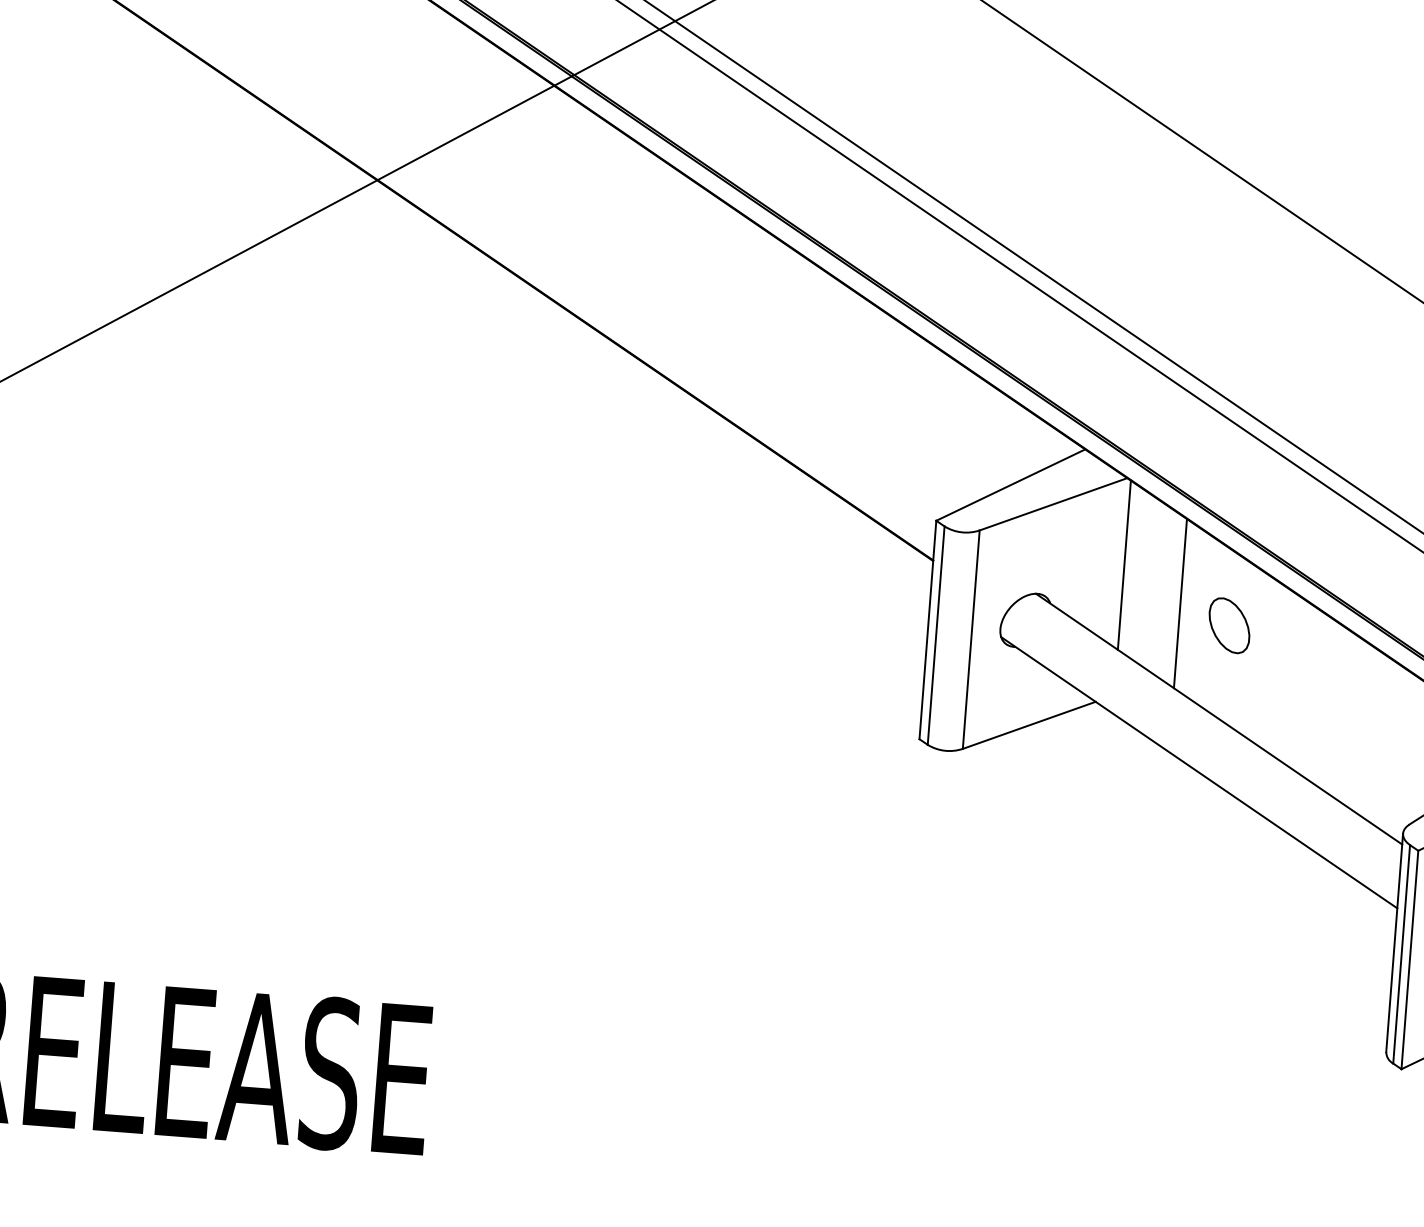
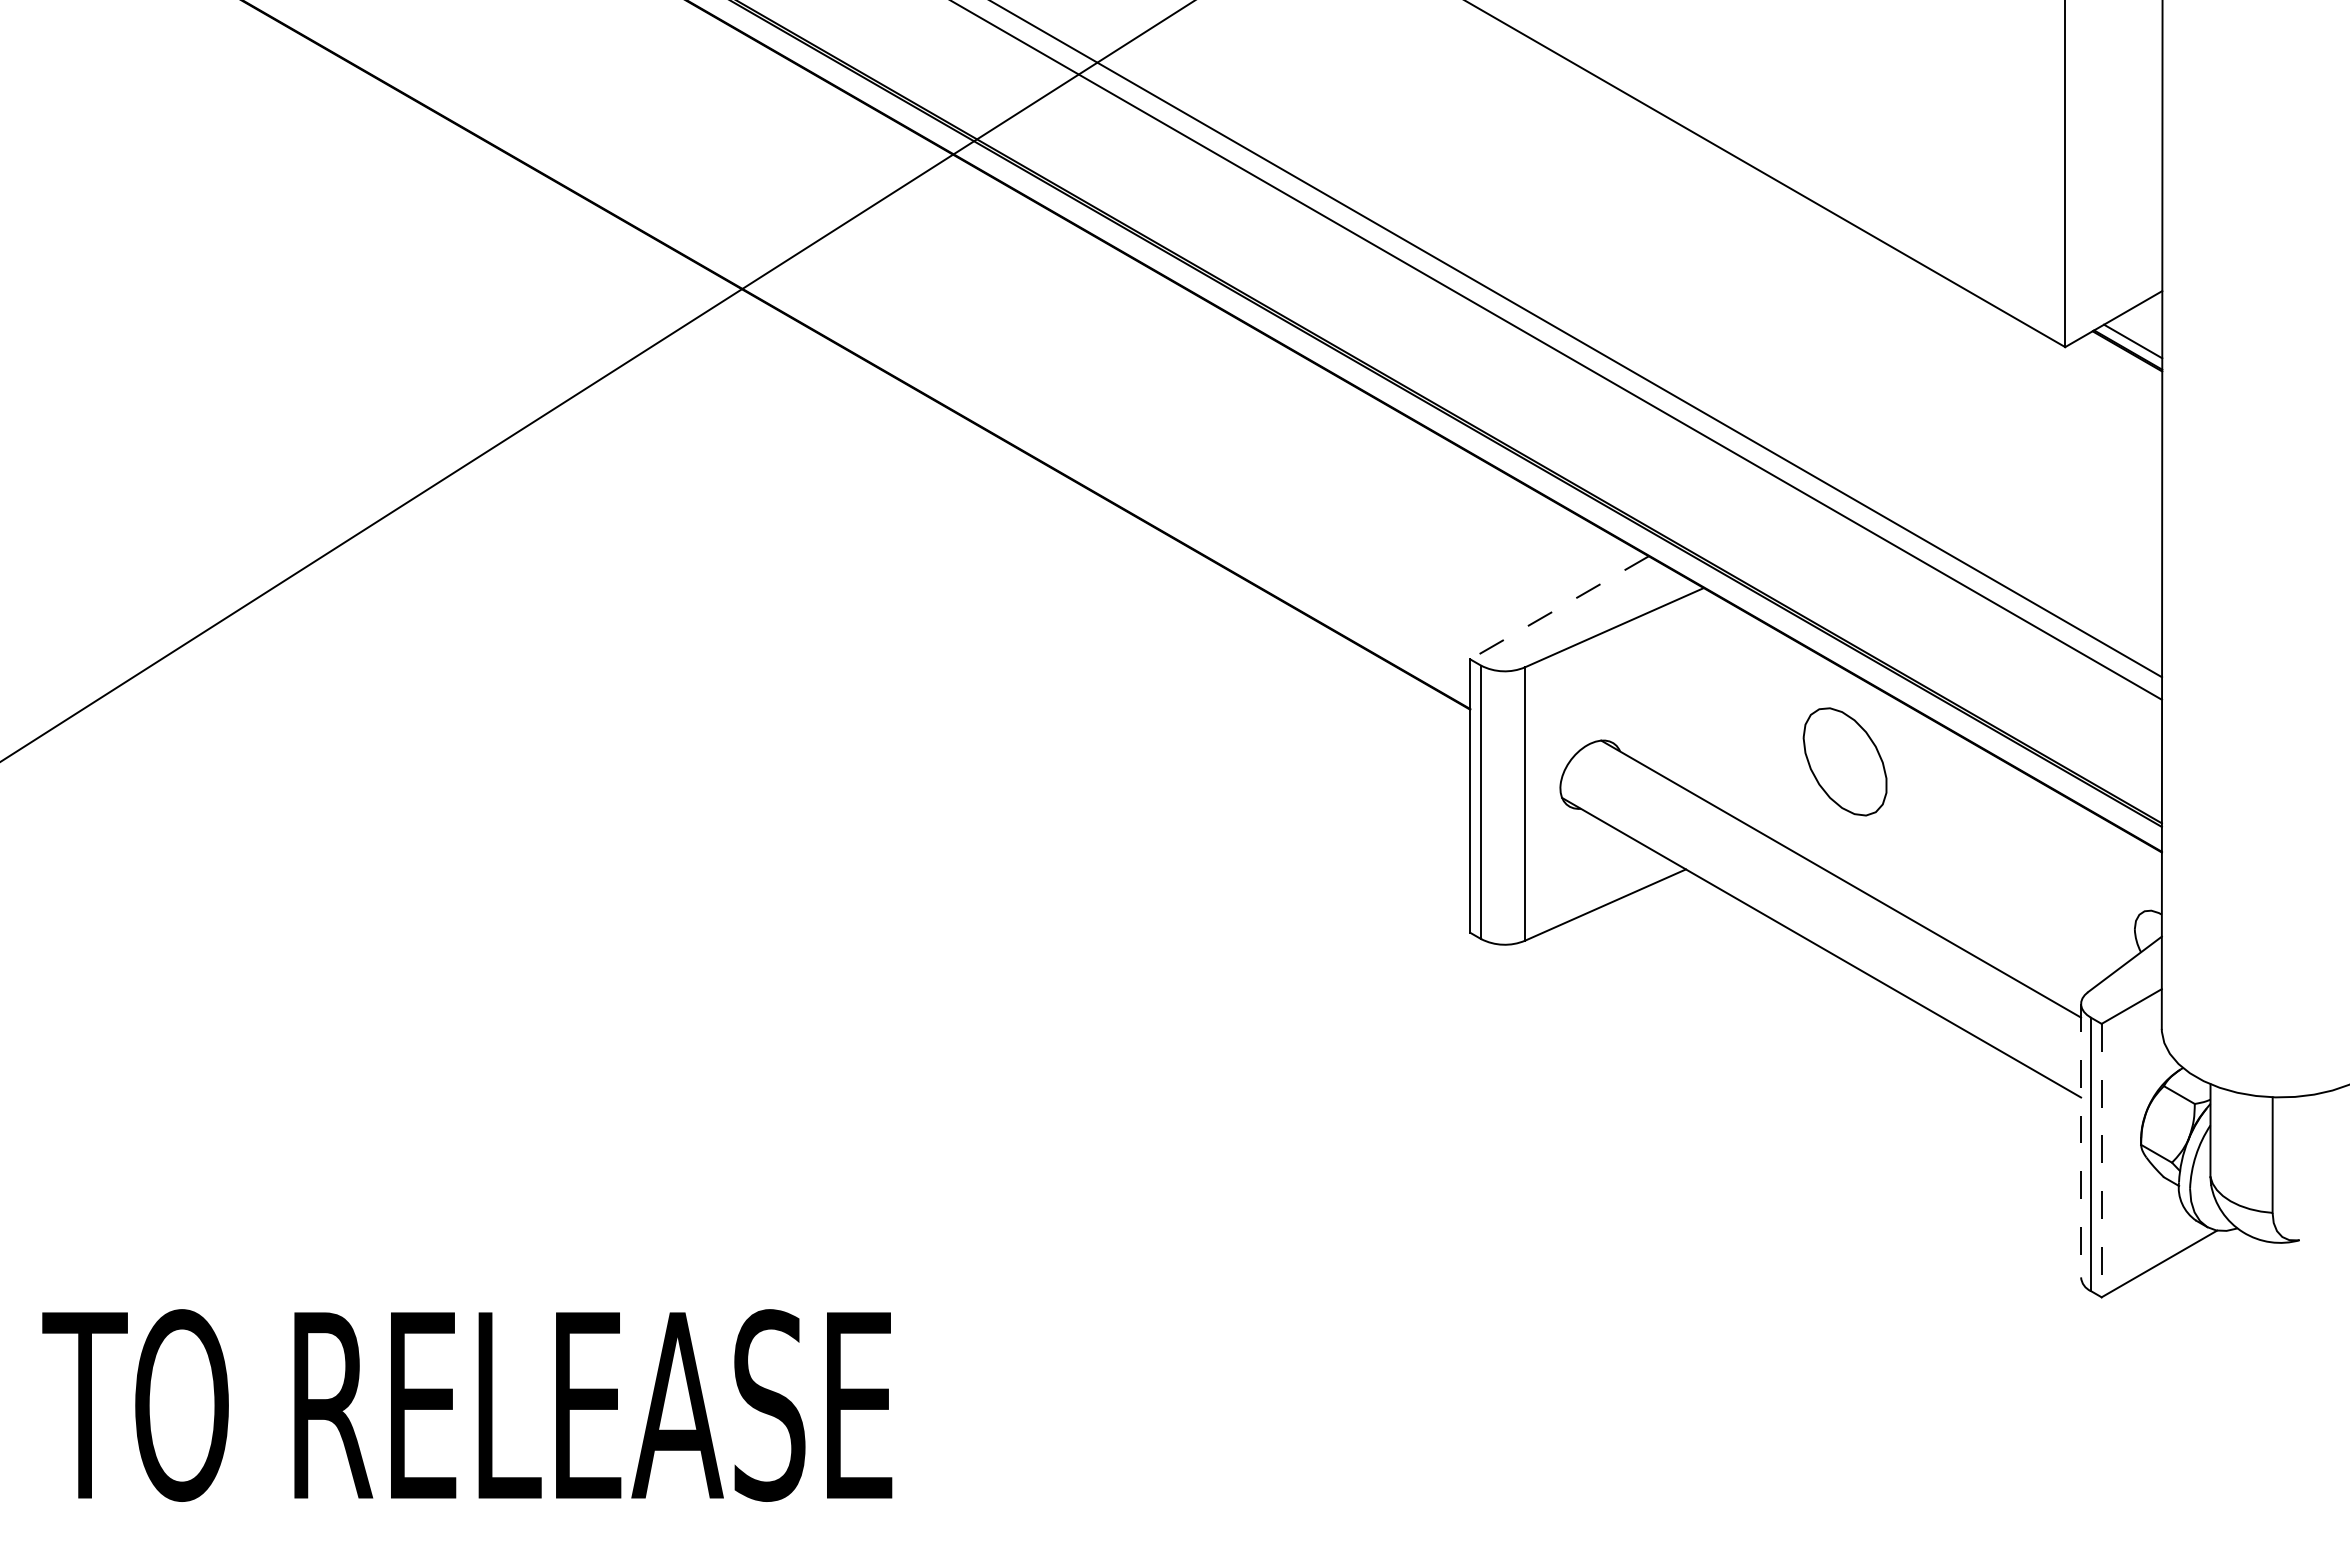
line: (1010, 485) -> (1559, 608), solid -> dashed
line: (1124, 565) -> (1708, 696), removed
line: (1180, 603) -> (1782, 738), removed
part: (1228, 625) -> (1844, 761), size x1.6
line: (1395, 942) -> (2081, 1140), solid -> dashed
line: (1409, 959) -> (2101, 1160), solid -> dashed

